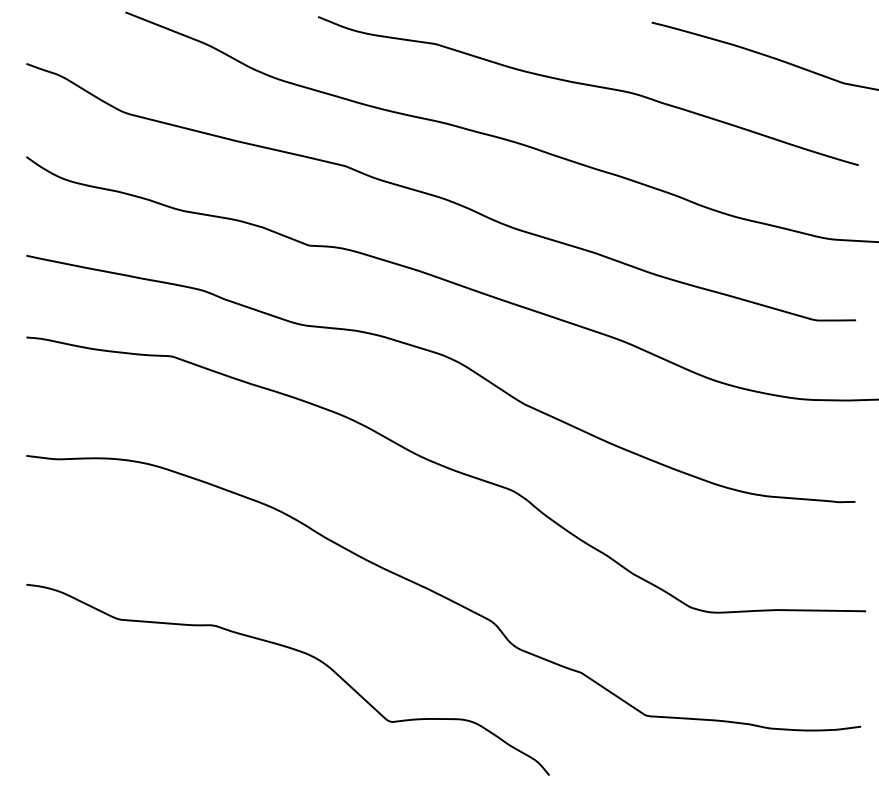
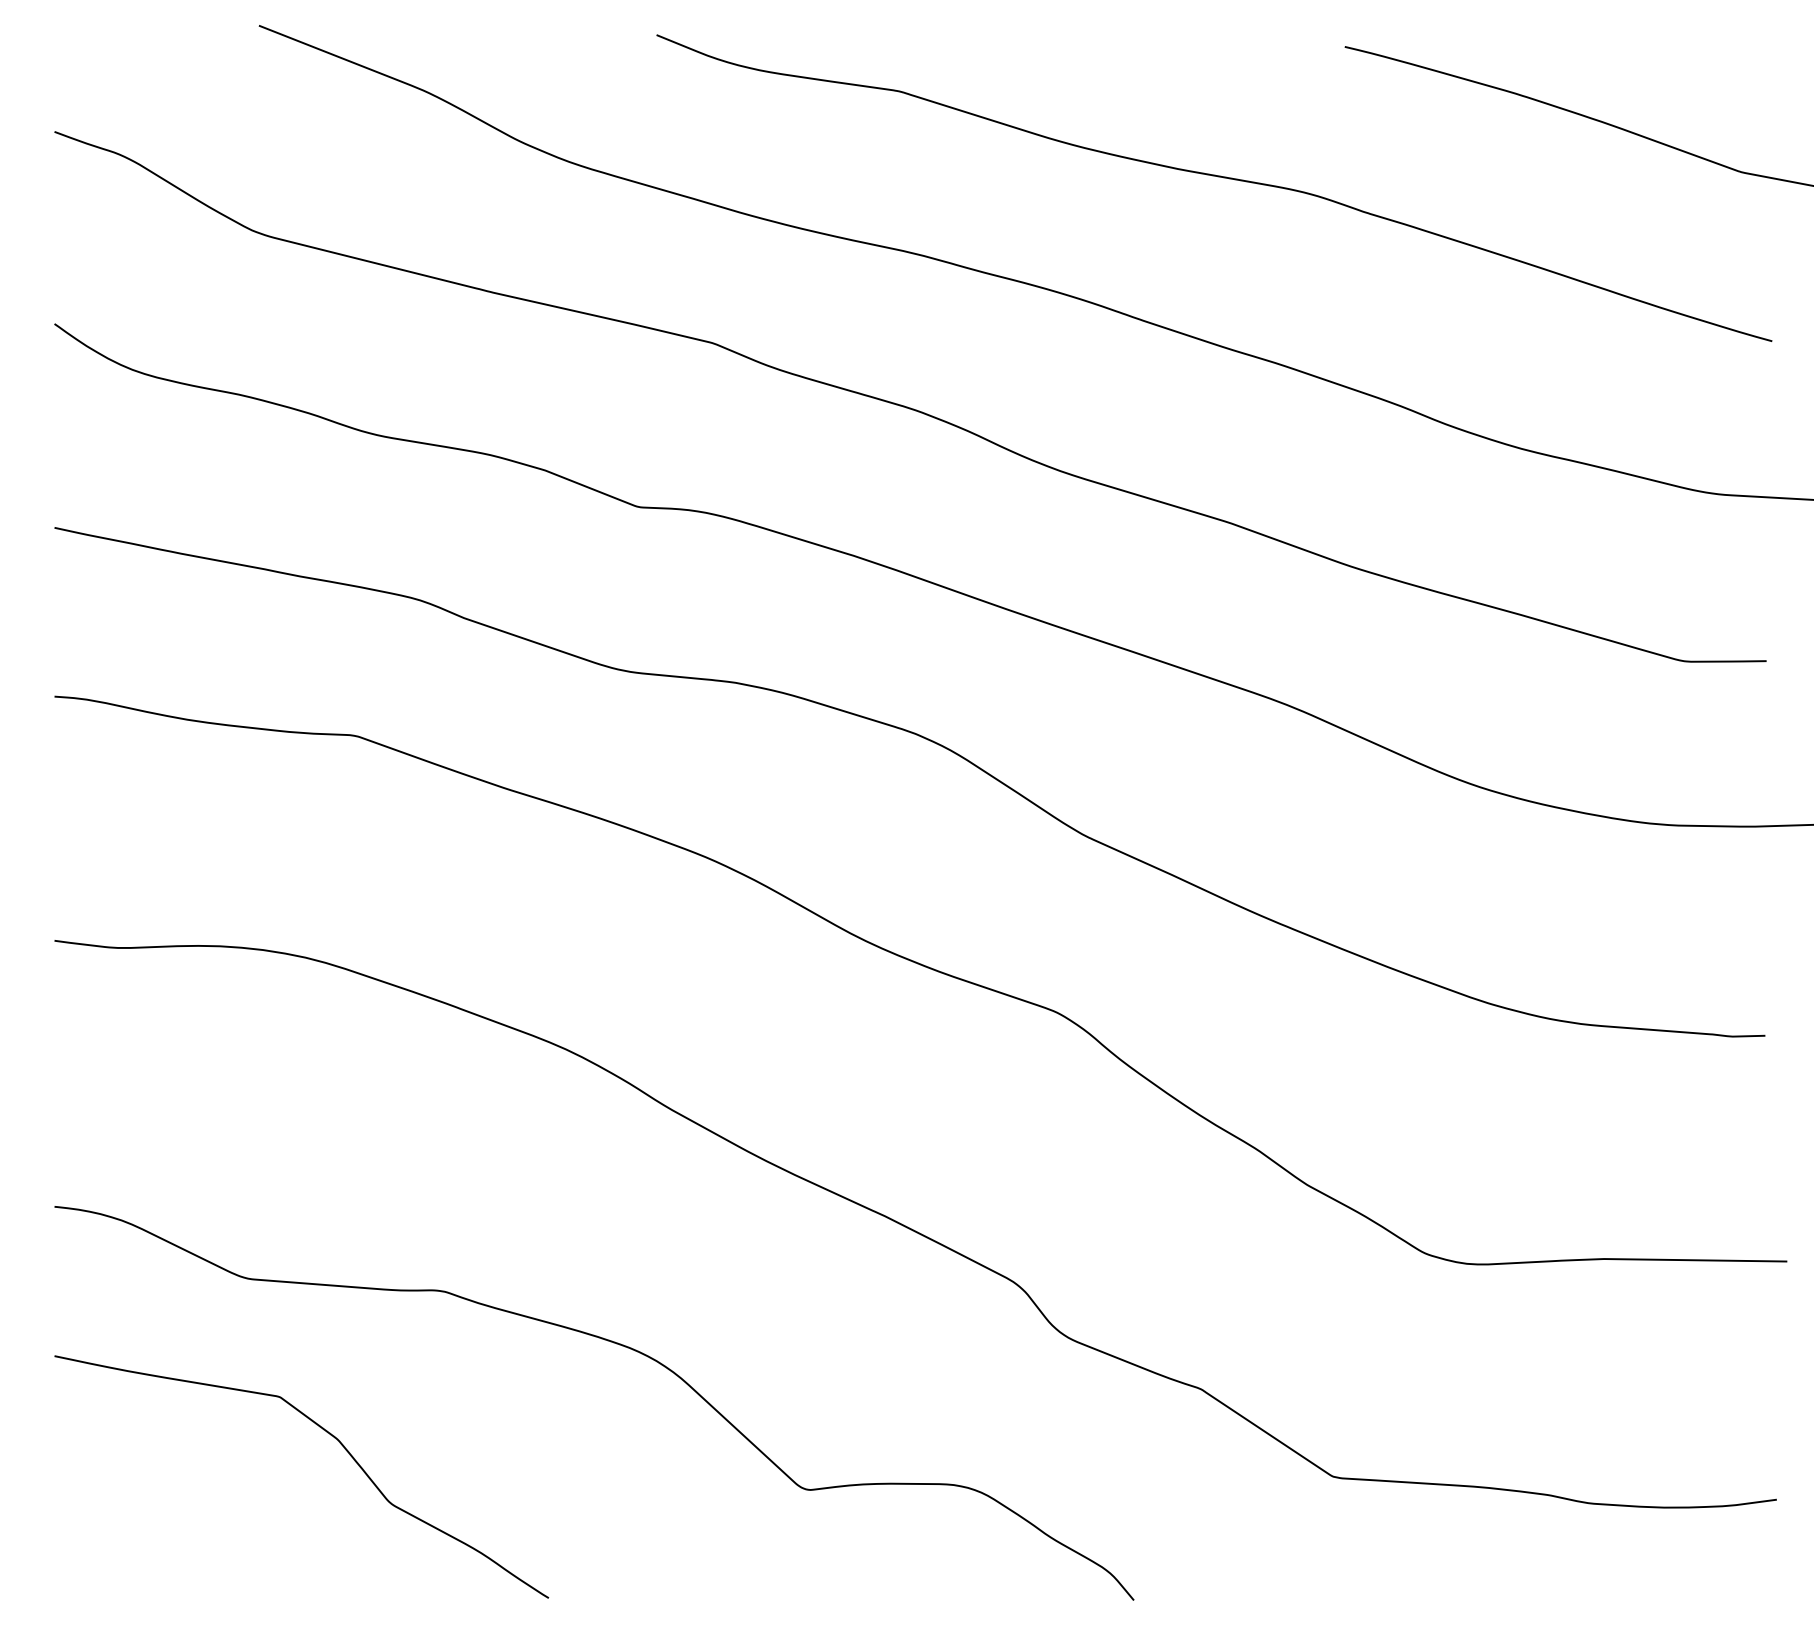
curve: (161, 697) -> (333, 1439), added

